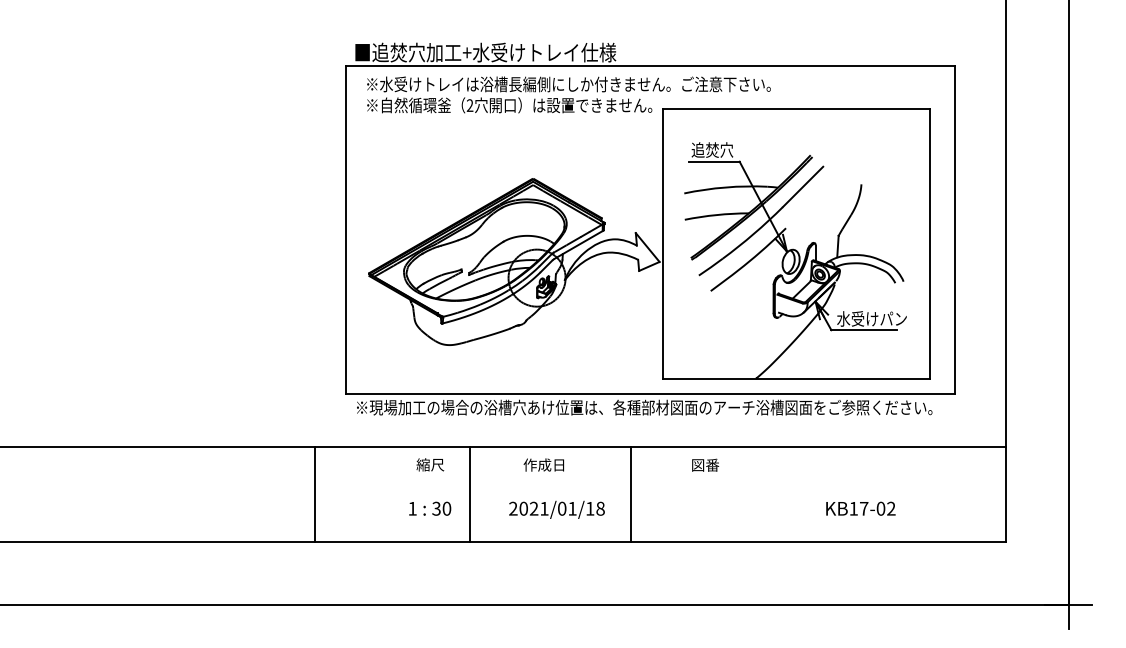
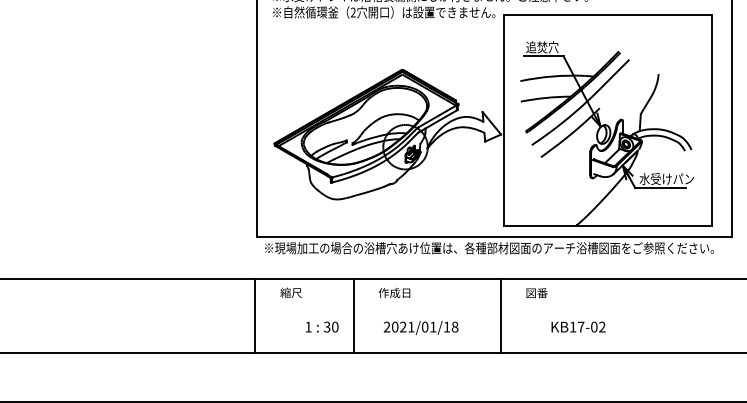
text: (430, 464) -> (291, 292), moved
text: (543, 464) -> (394, 292), moved
line: (314, 494) -> (255, 315), moved
line: (631, 494) -> (501, 315), moved
text: (860, 508) -> (578, 326), moved

